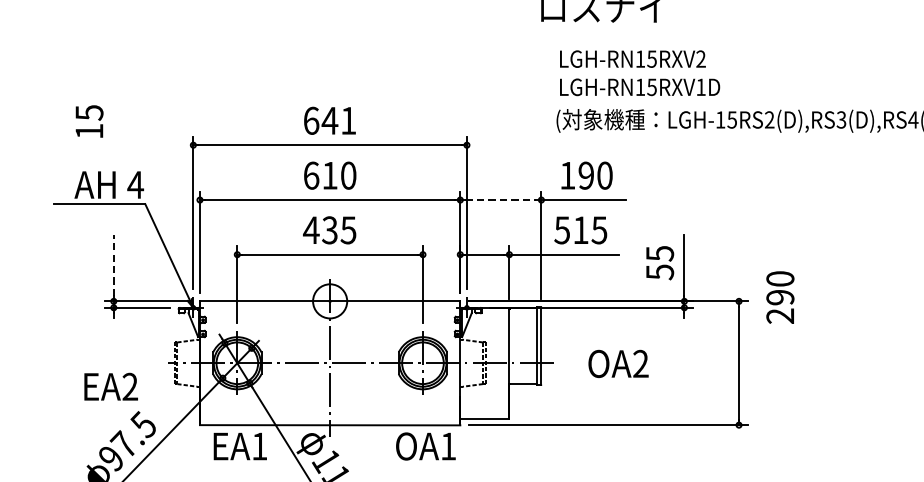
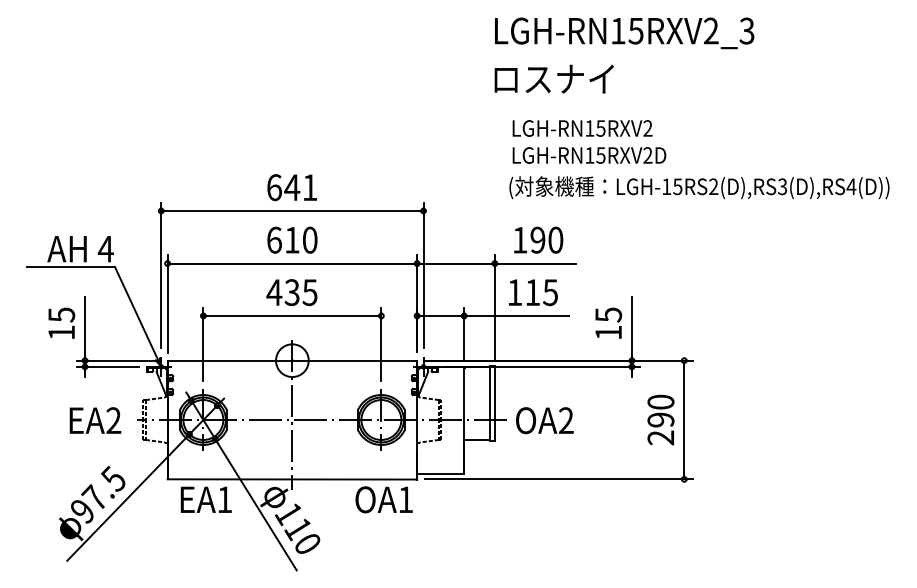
text: (700, 87) -> (647, 155), LGH-RN15RXV1D -> LGH-RN15RXV2D
text: (89, 120) -> (61, 322), moved
line: (501, 199) -> (456, 263), dashed -> solid
text: (561, 230) -> (514, 292), 515 -> 115
line: (114, 265) -> (85, 326), dashed -> solid
text: (659, 271) -> (608, 332), 55 -> 15
text: (779, 297) -> (660, 419), moved
text: (618, 363) -> (544, 420), moved
text: (111, 386) -> (95, 420), moved

